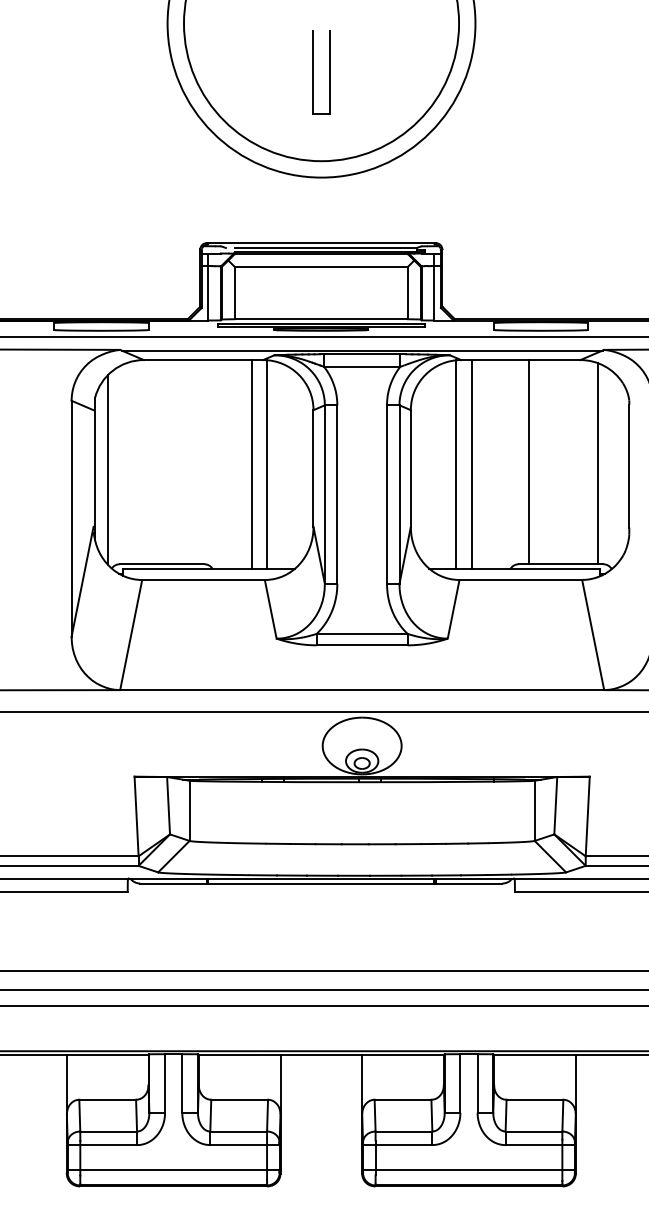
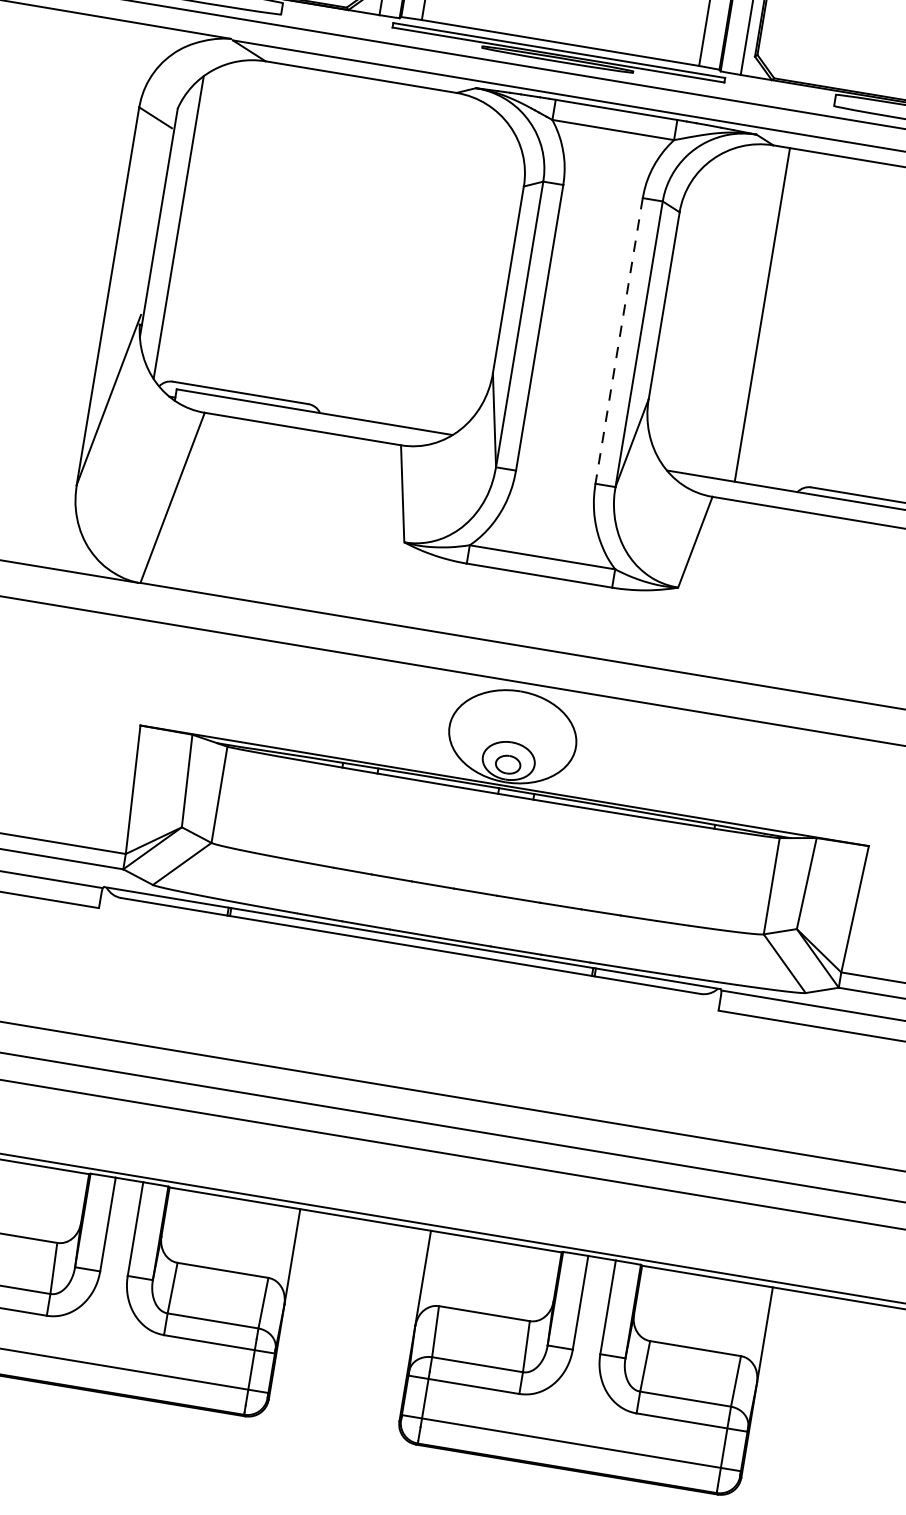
line: (528, 462) -> (854, 327), removed
line: (251, 464) -> (410, 256), removed
line: (267, 464) -> (435, 261), removed
line: (455, 464) -> (736, 310), removed
line: (387, 495) -> (619, 342), solid -> dashed

